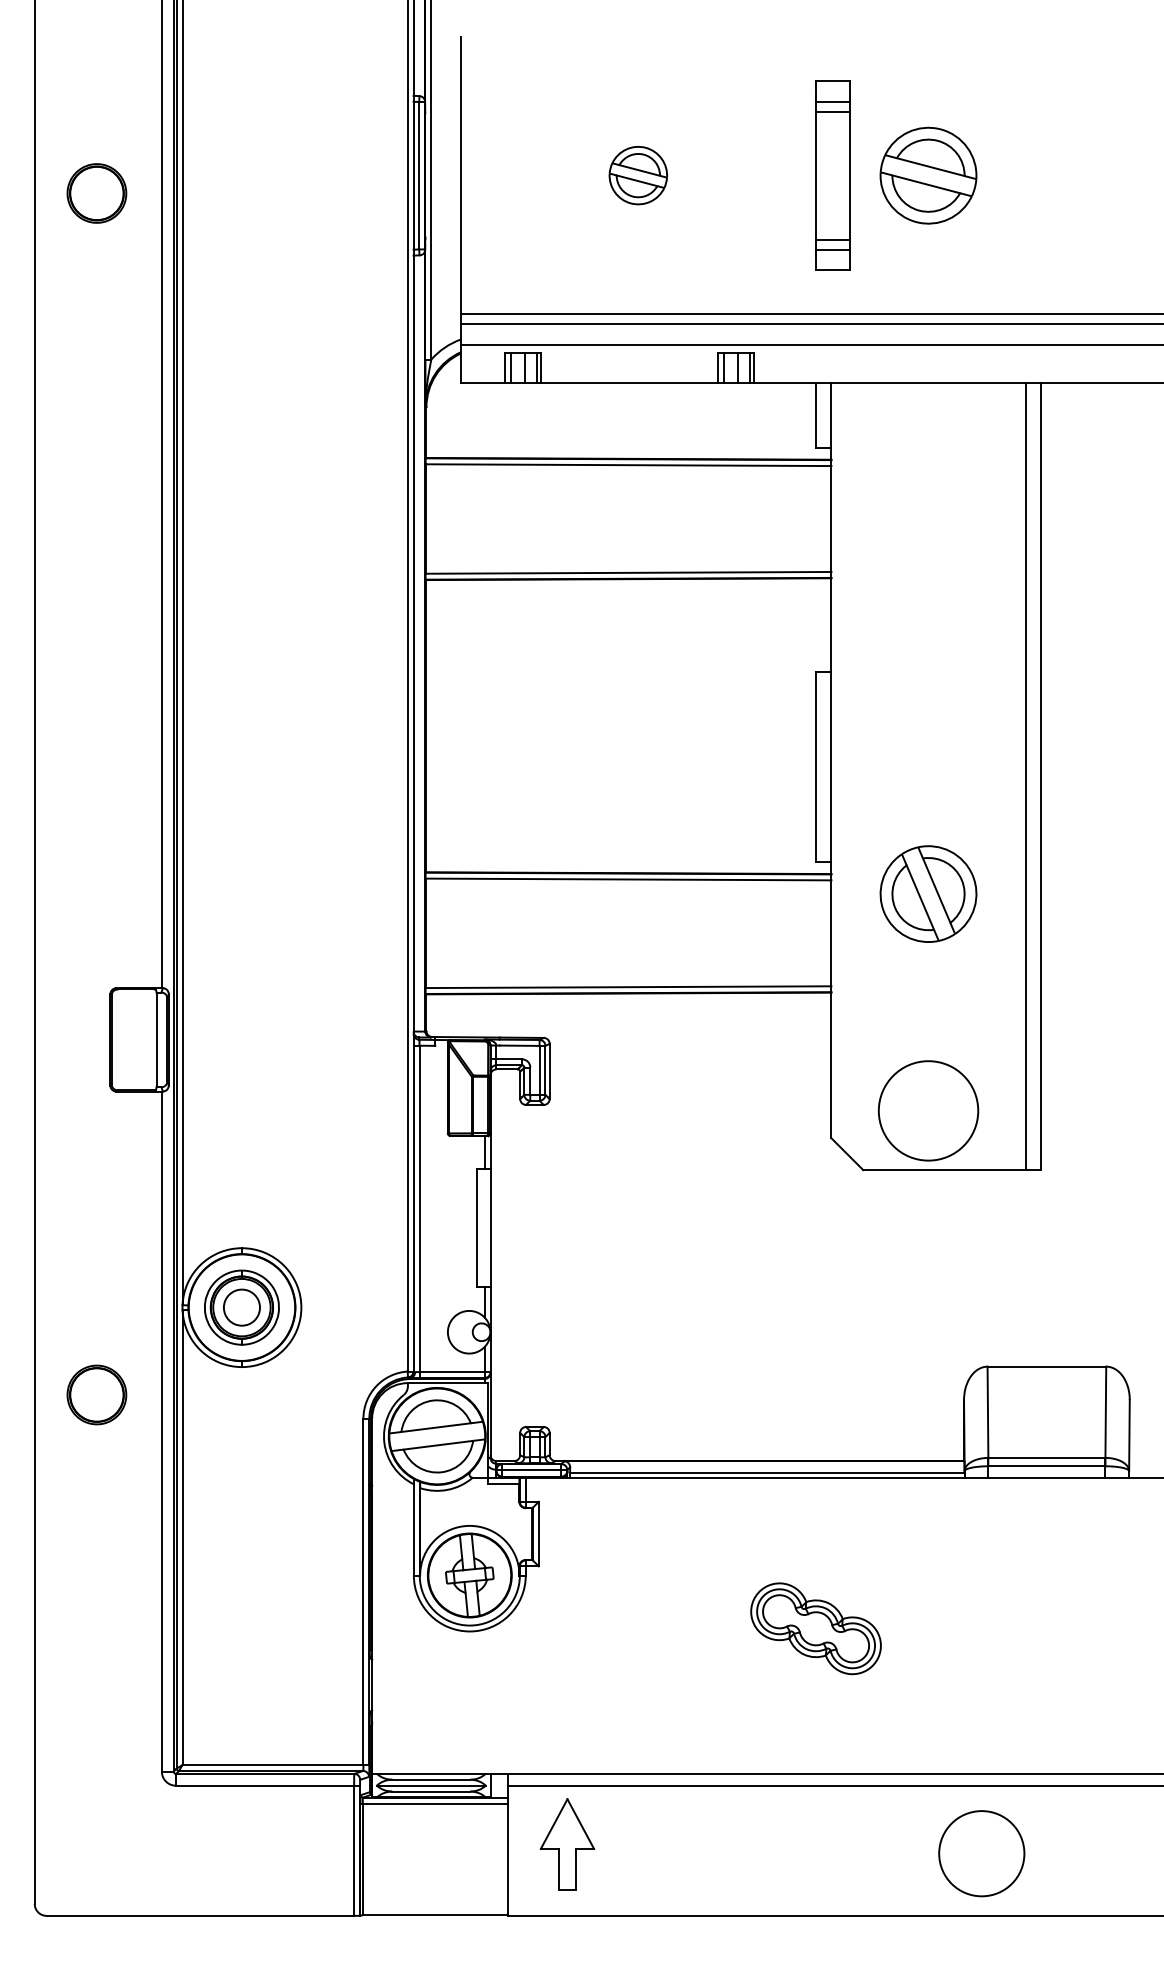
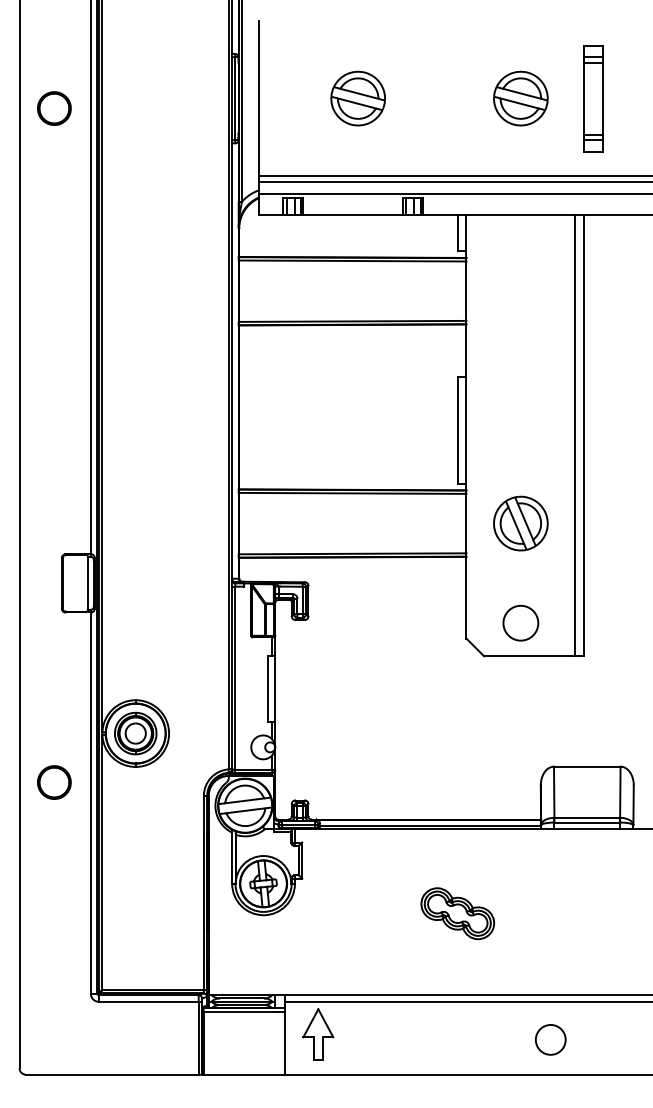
part: (637, 175) -> (357, 98), size x1.67
part: (833, 175) -> (593, 98), moved
part: (927, 893) -> (520, 523), moved
circle: (927, 1109) -> (520, 622), size x0.62
circle: (981, 1853) -> (550, 1039), size x0.62

